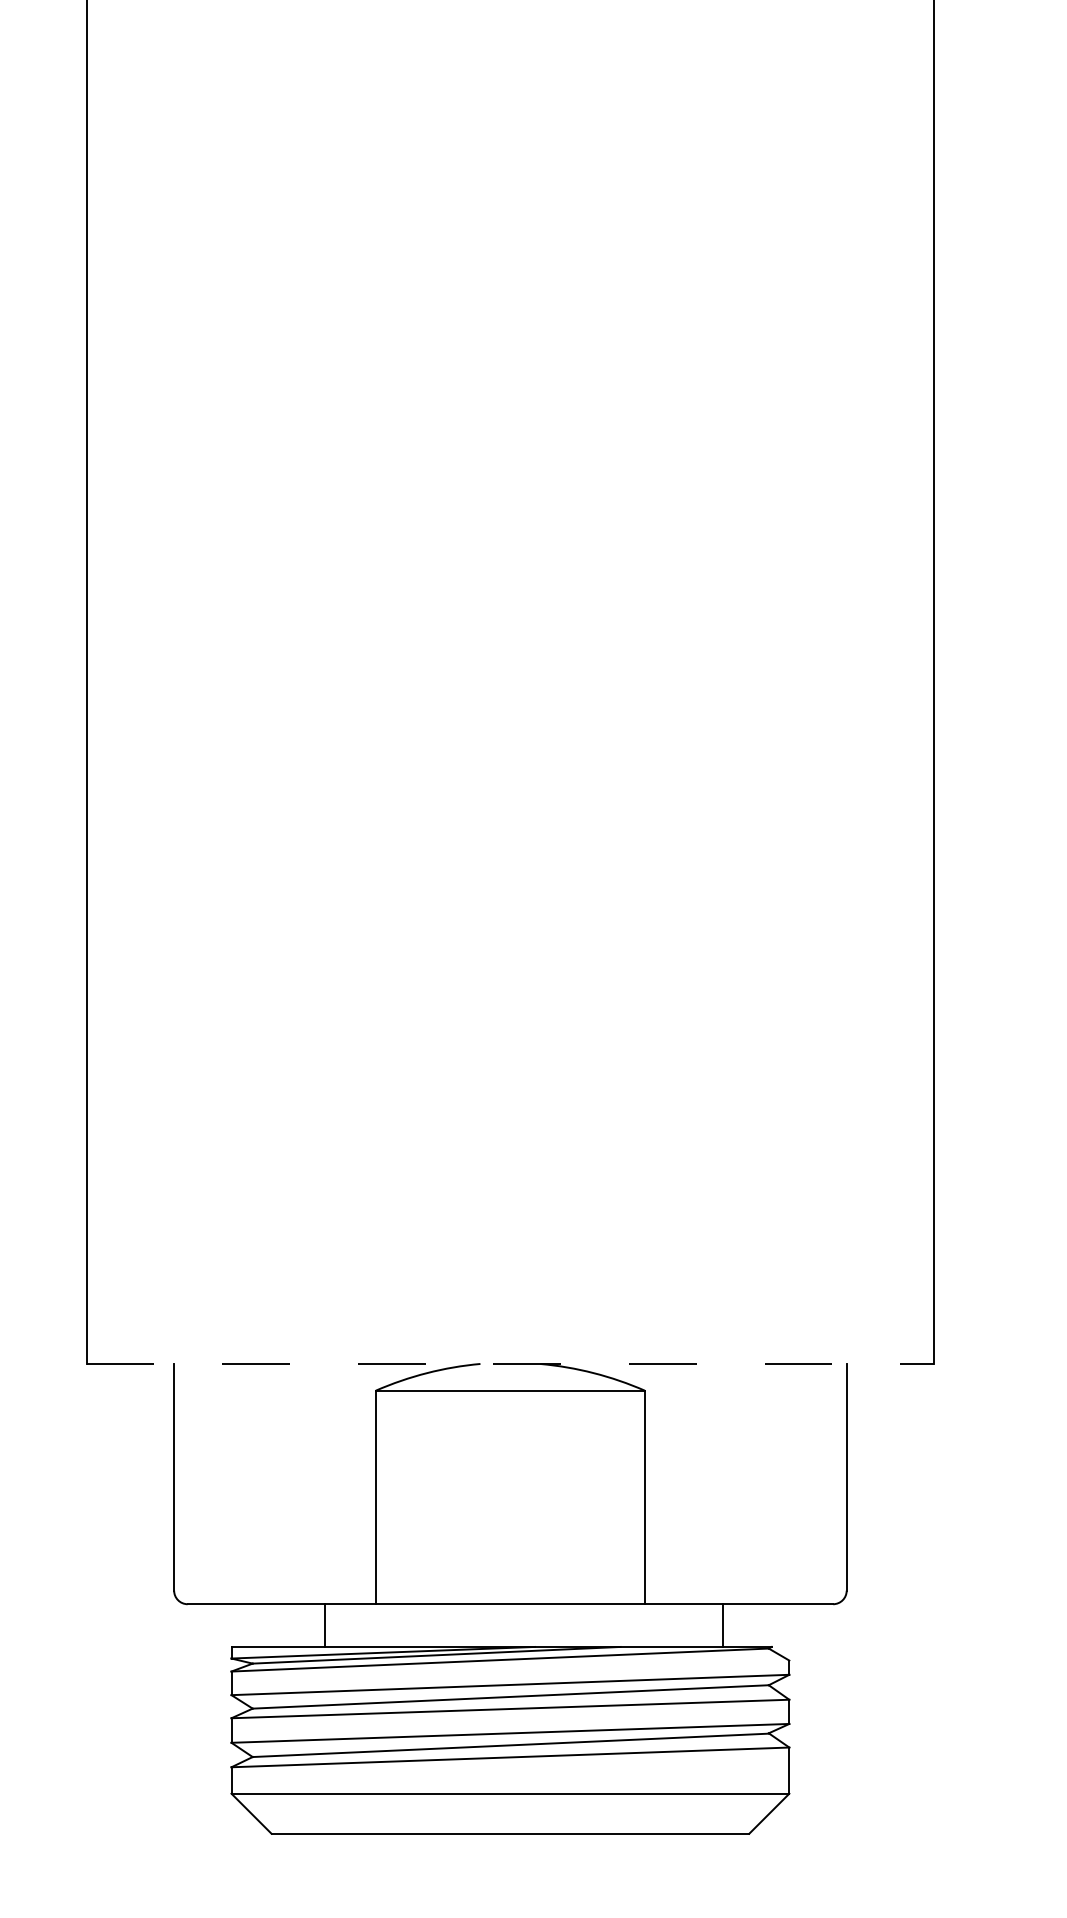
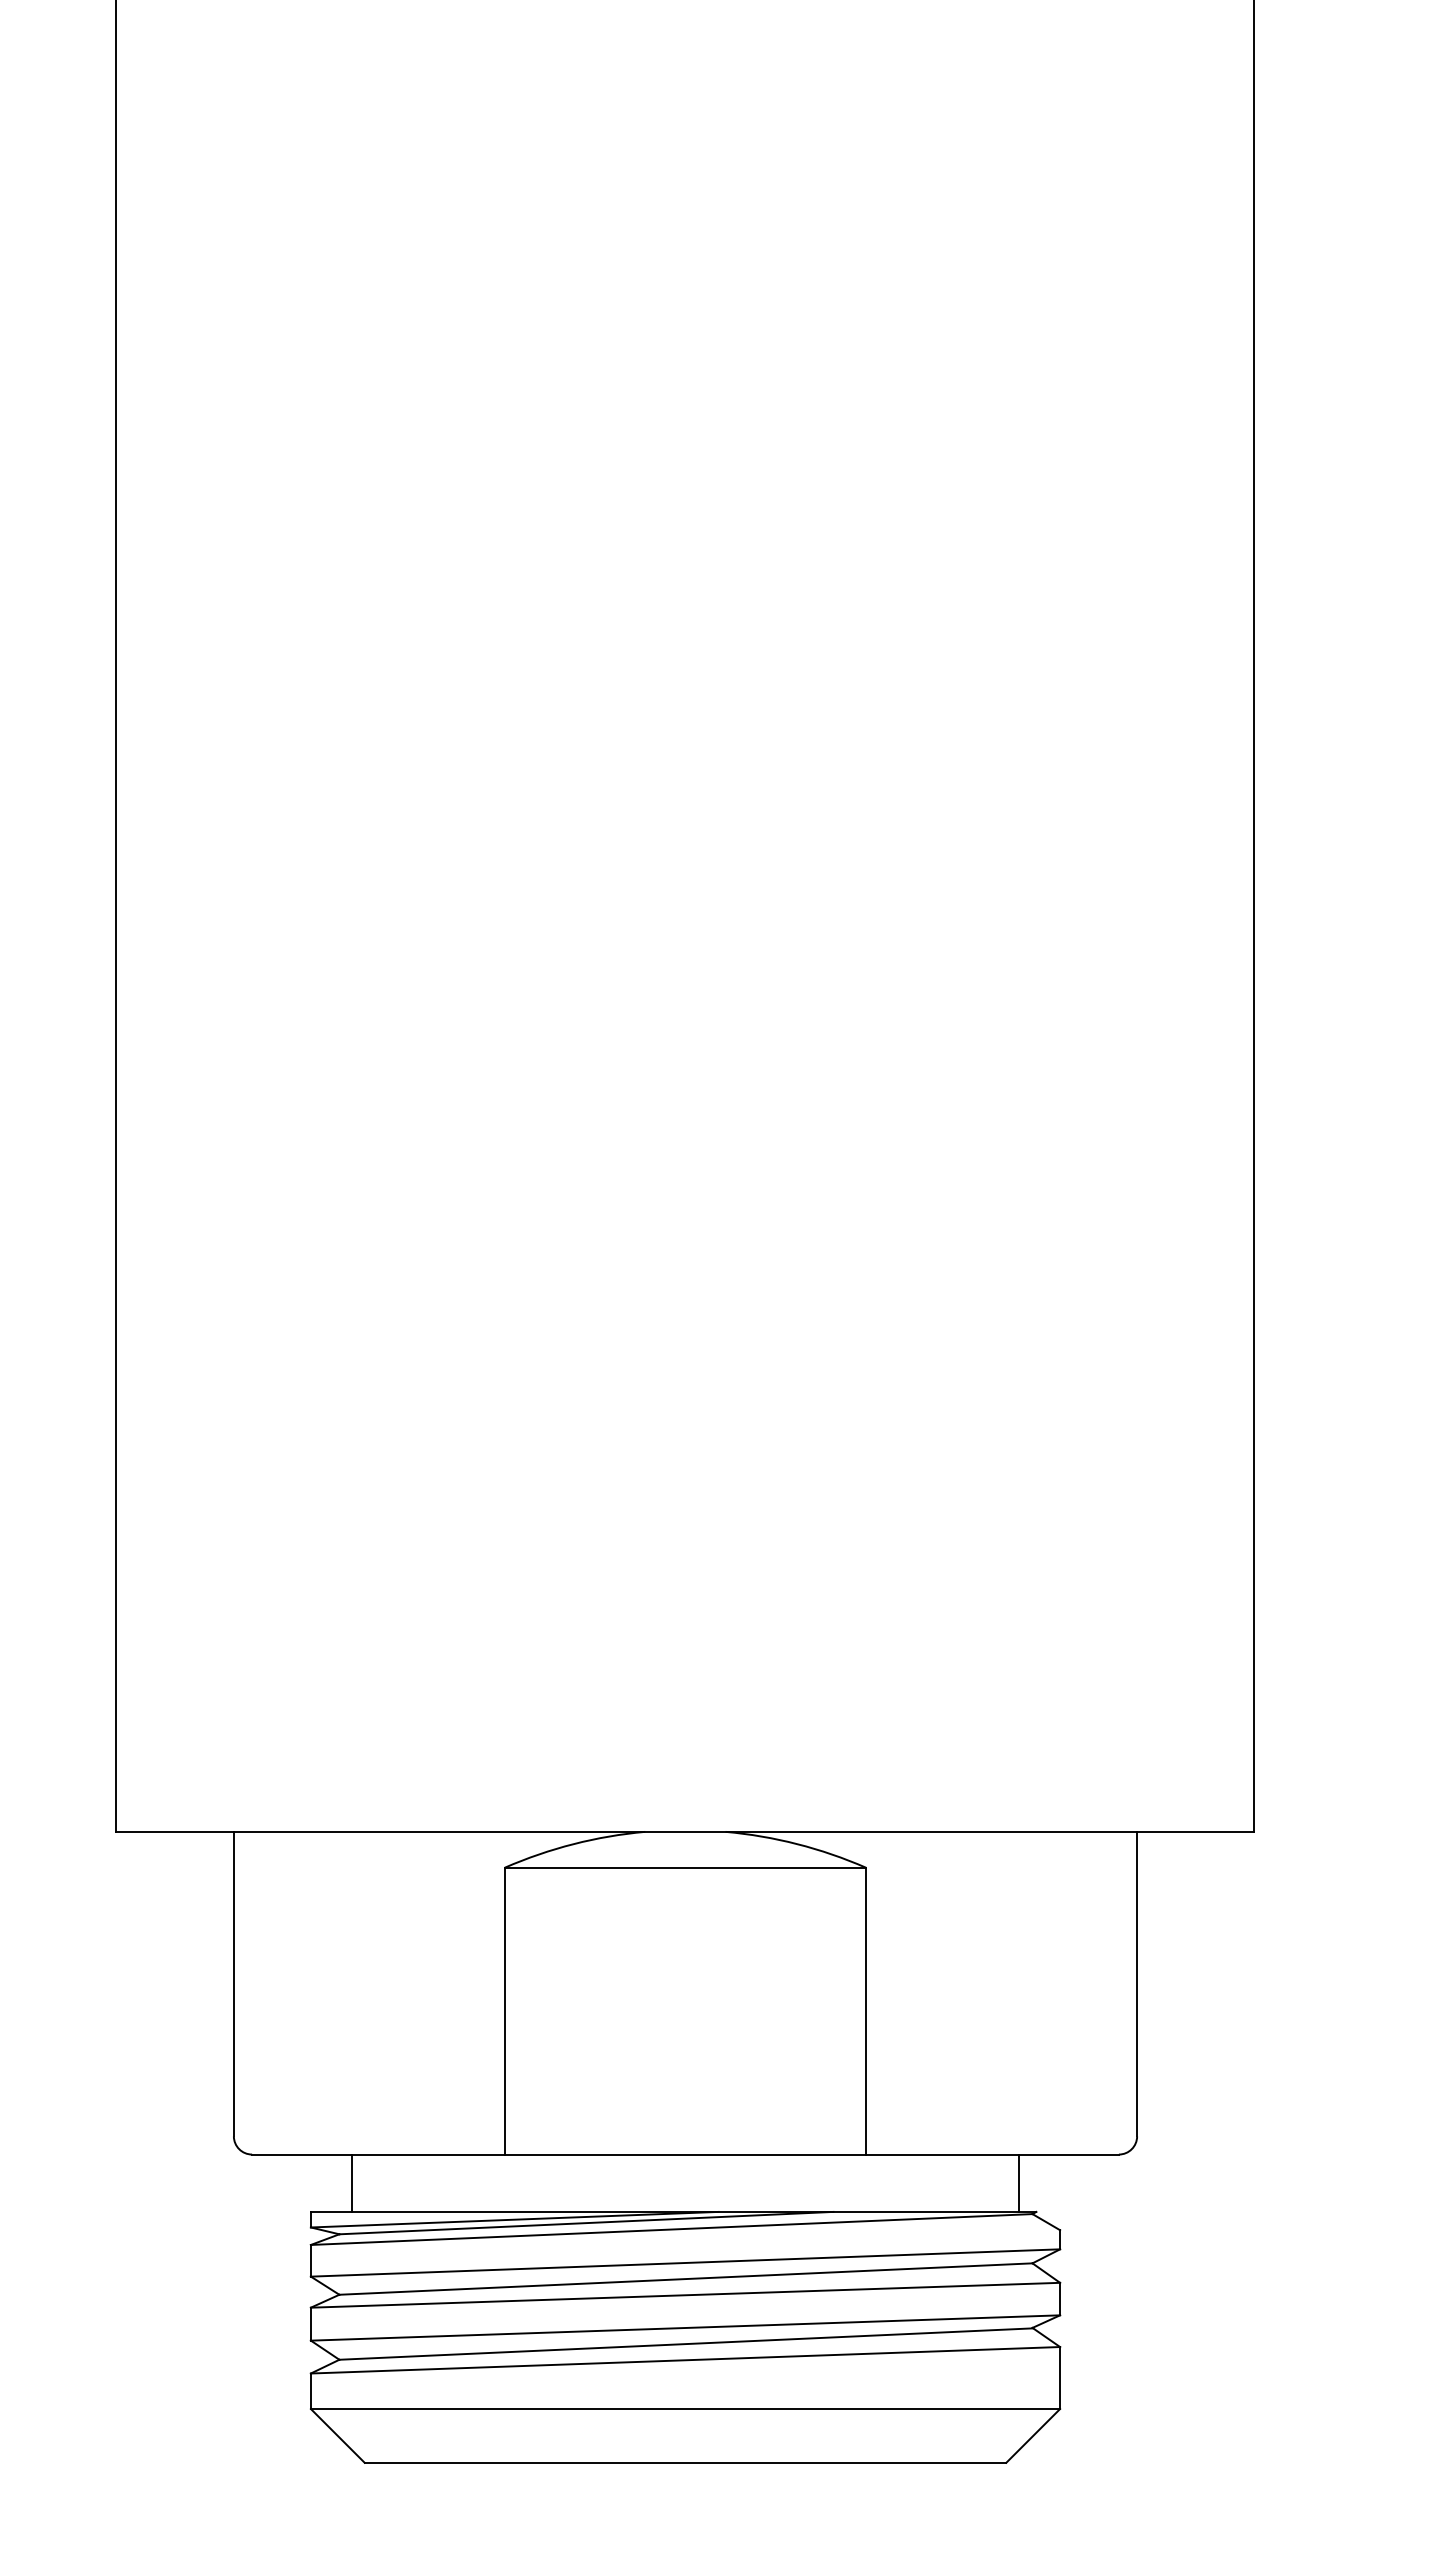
line: (510, 1363) -> (685, 1831), dashed -> solid
line: (325, 1625) -> (352, 2182), moved
line: (722, 1625) -> (1018, 2182), moved

